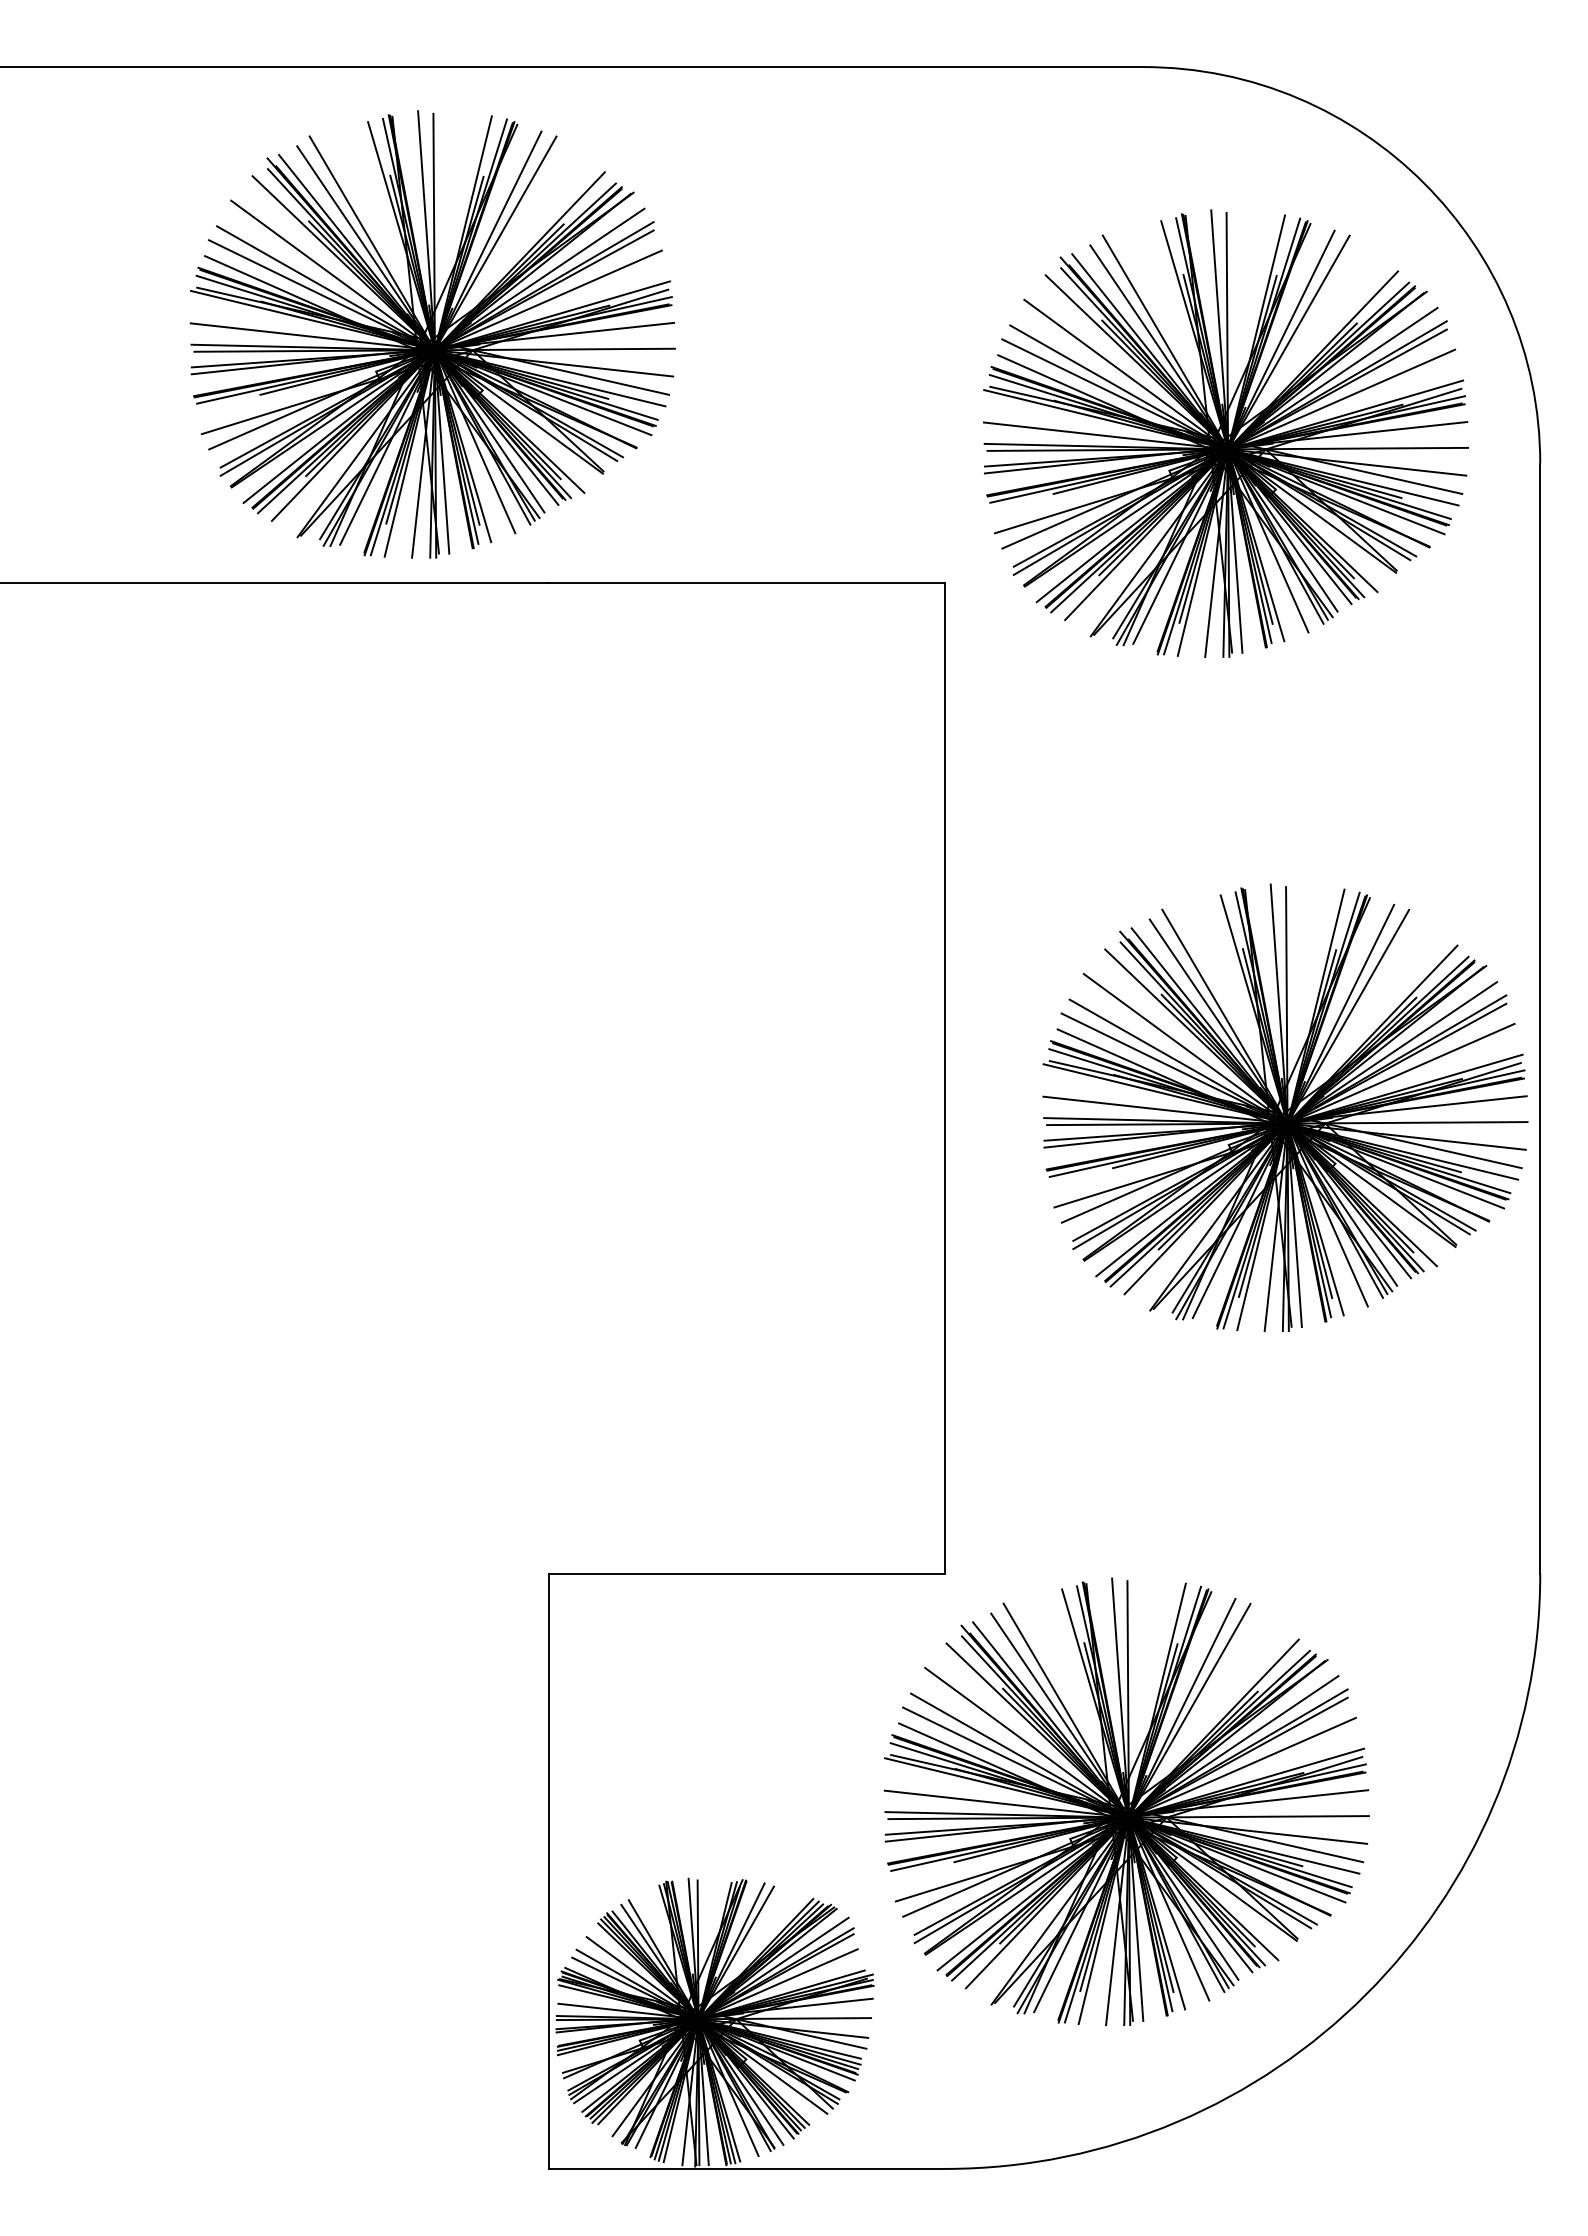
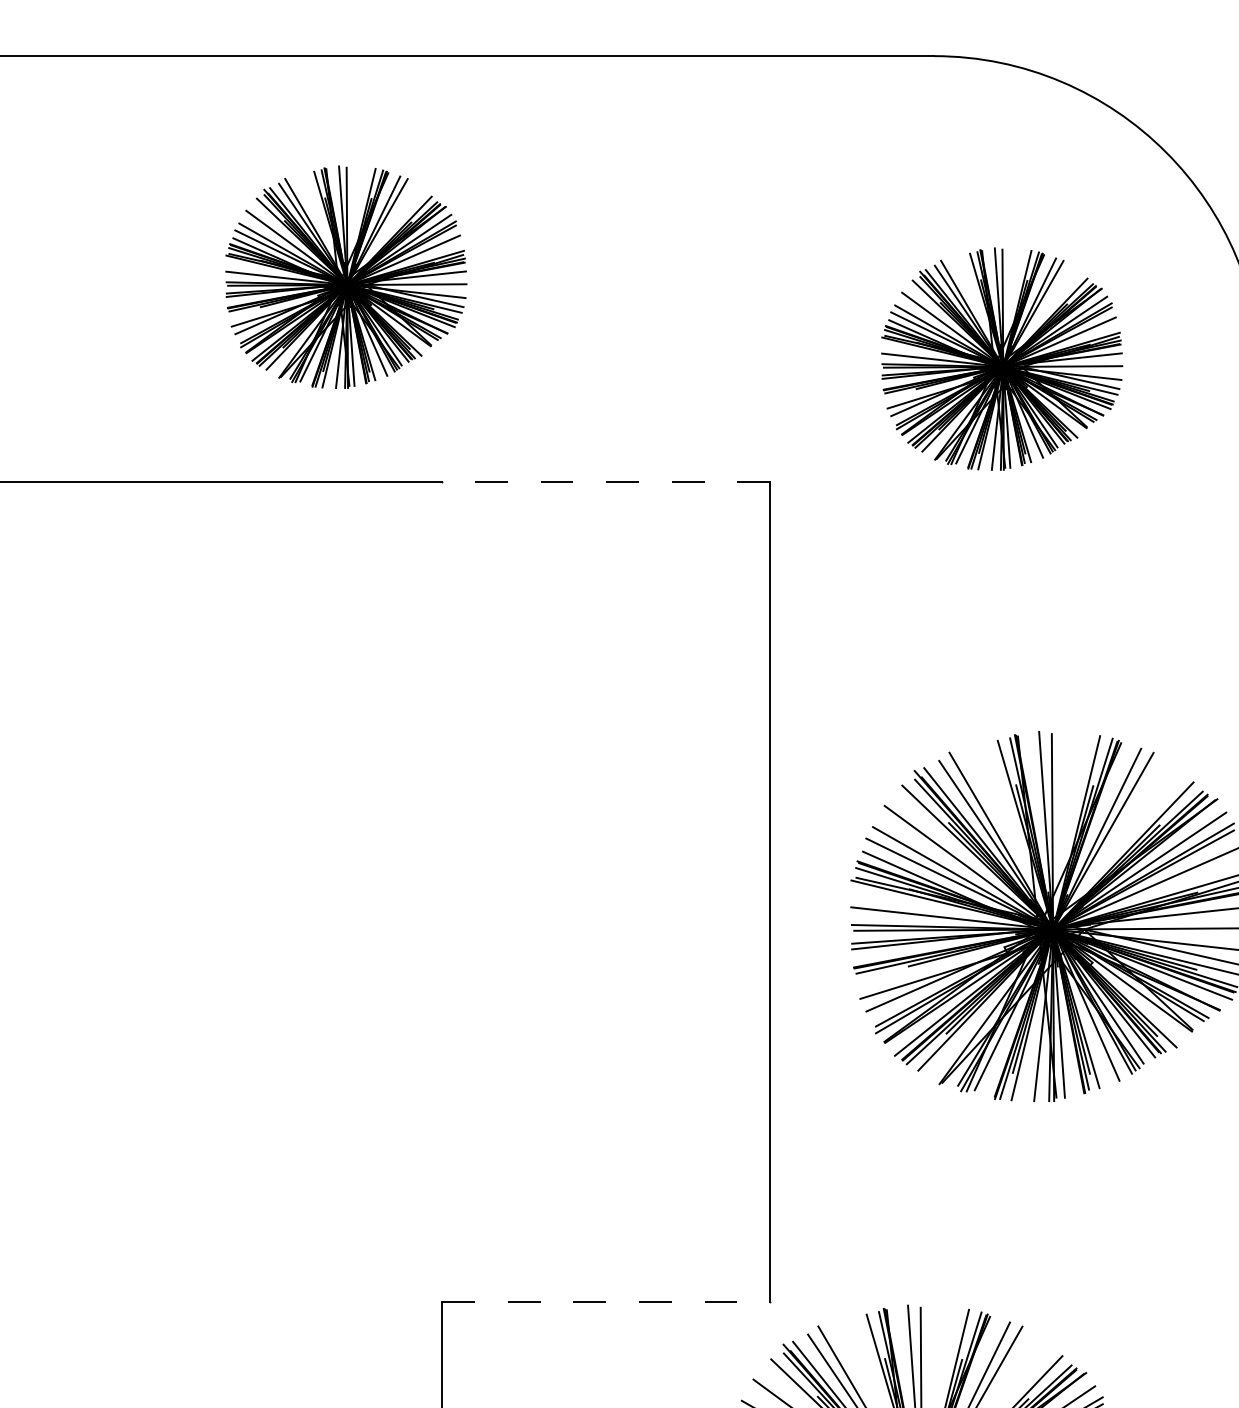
part: (432, 334) -> (346, 277), size x0.6
part: (1225, 433) -> (1001, 359), size x0.6
line: (746, 582) -> (605, 482), solid -> dashed
line: (747, 1574) -> (606, 1302), solid -> dashed

